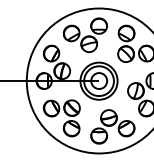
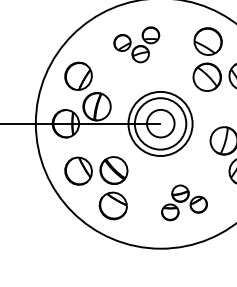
part: (84, 35) -> (135, 45), size x0.6
part: (112, 126) -> (183, 202), size x0.6

